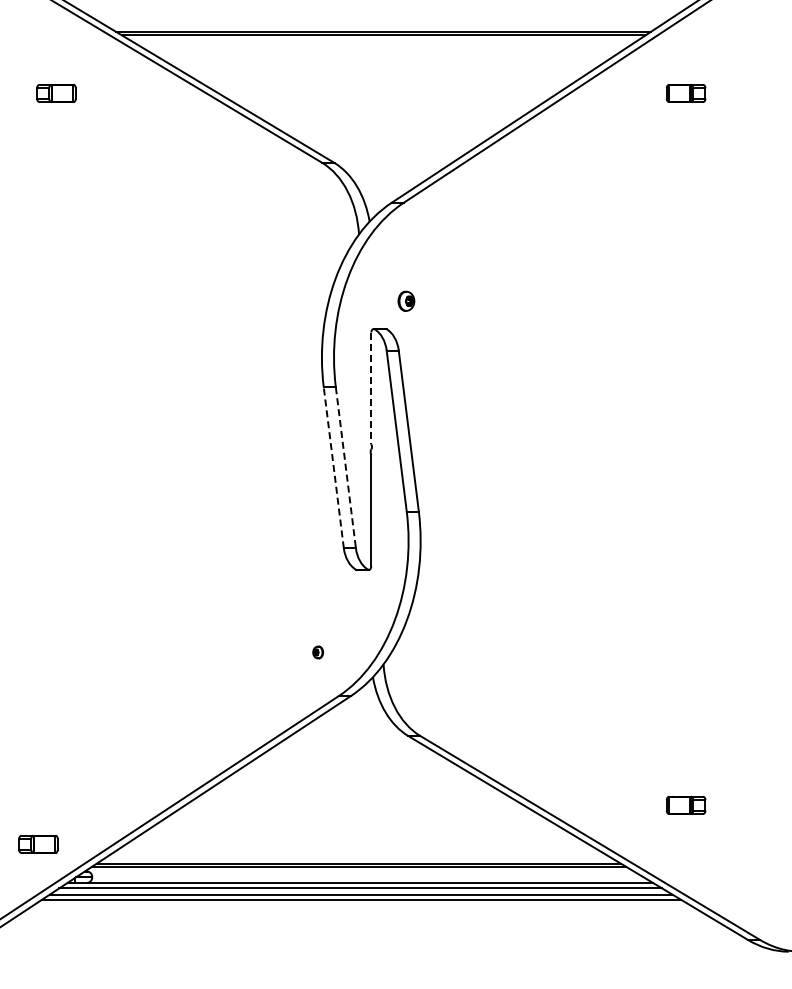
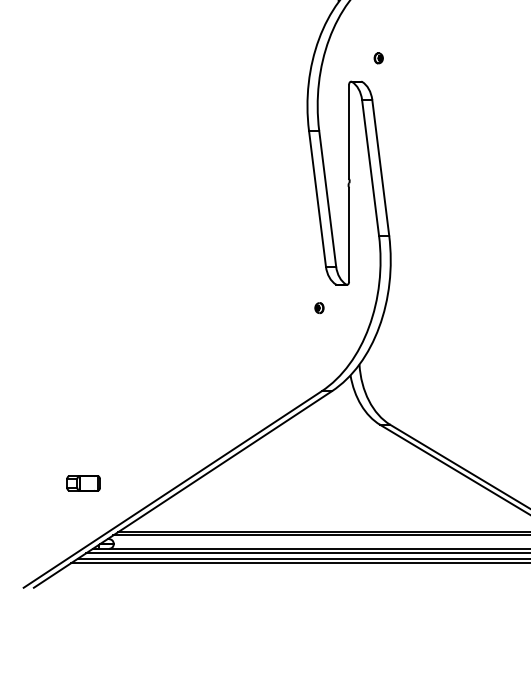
part: (406, 301) -> (378, 58), size x0.62
line: (371, 388) -> (349, 131), dashed -> solid
line: (333, 467) -> (317, 198), dashed -> solid
line: (345, 468) -> (327, 199), dashed -> solid
part: (317, 652) -> (318, 308), moved
part: (38, 844) -> (83, 483), moved

